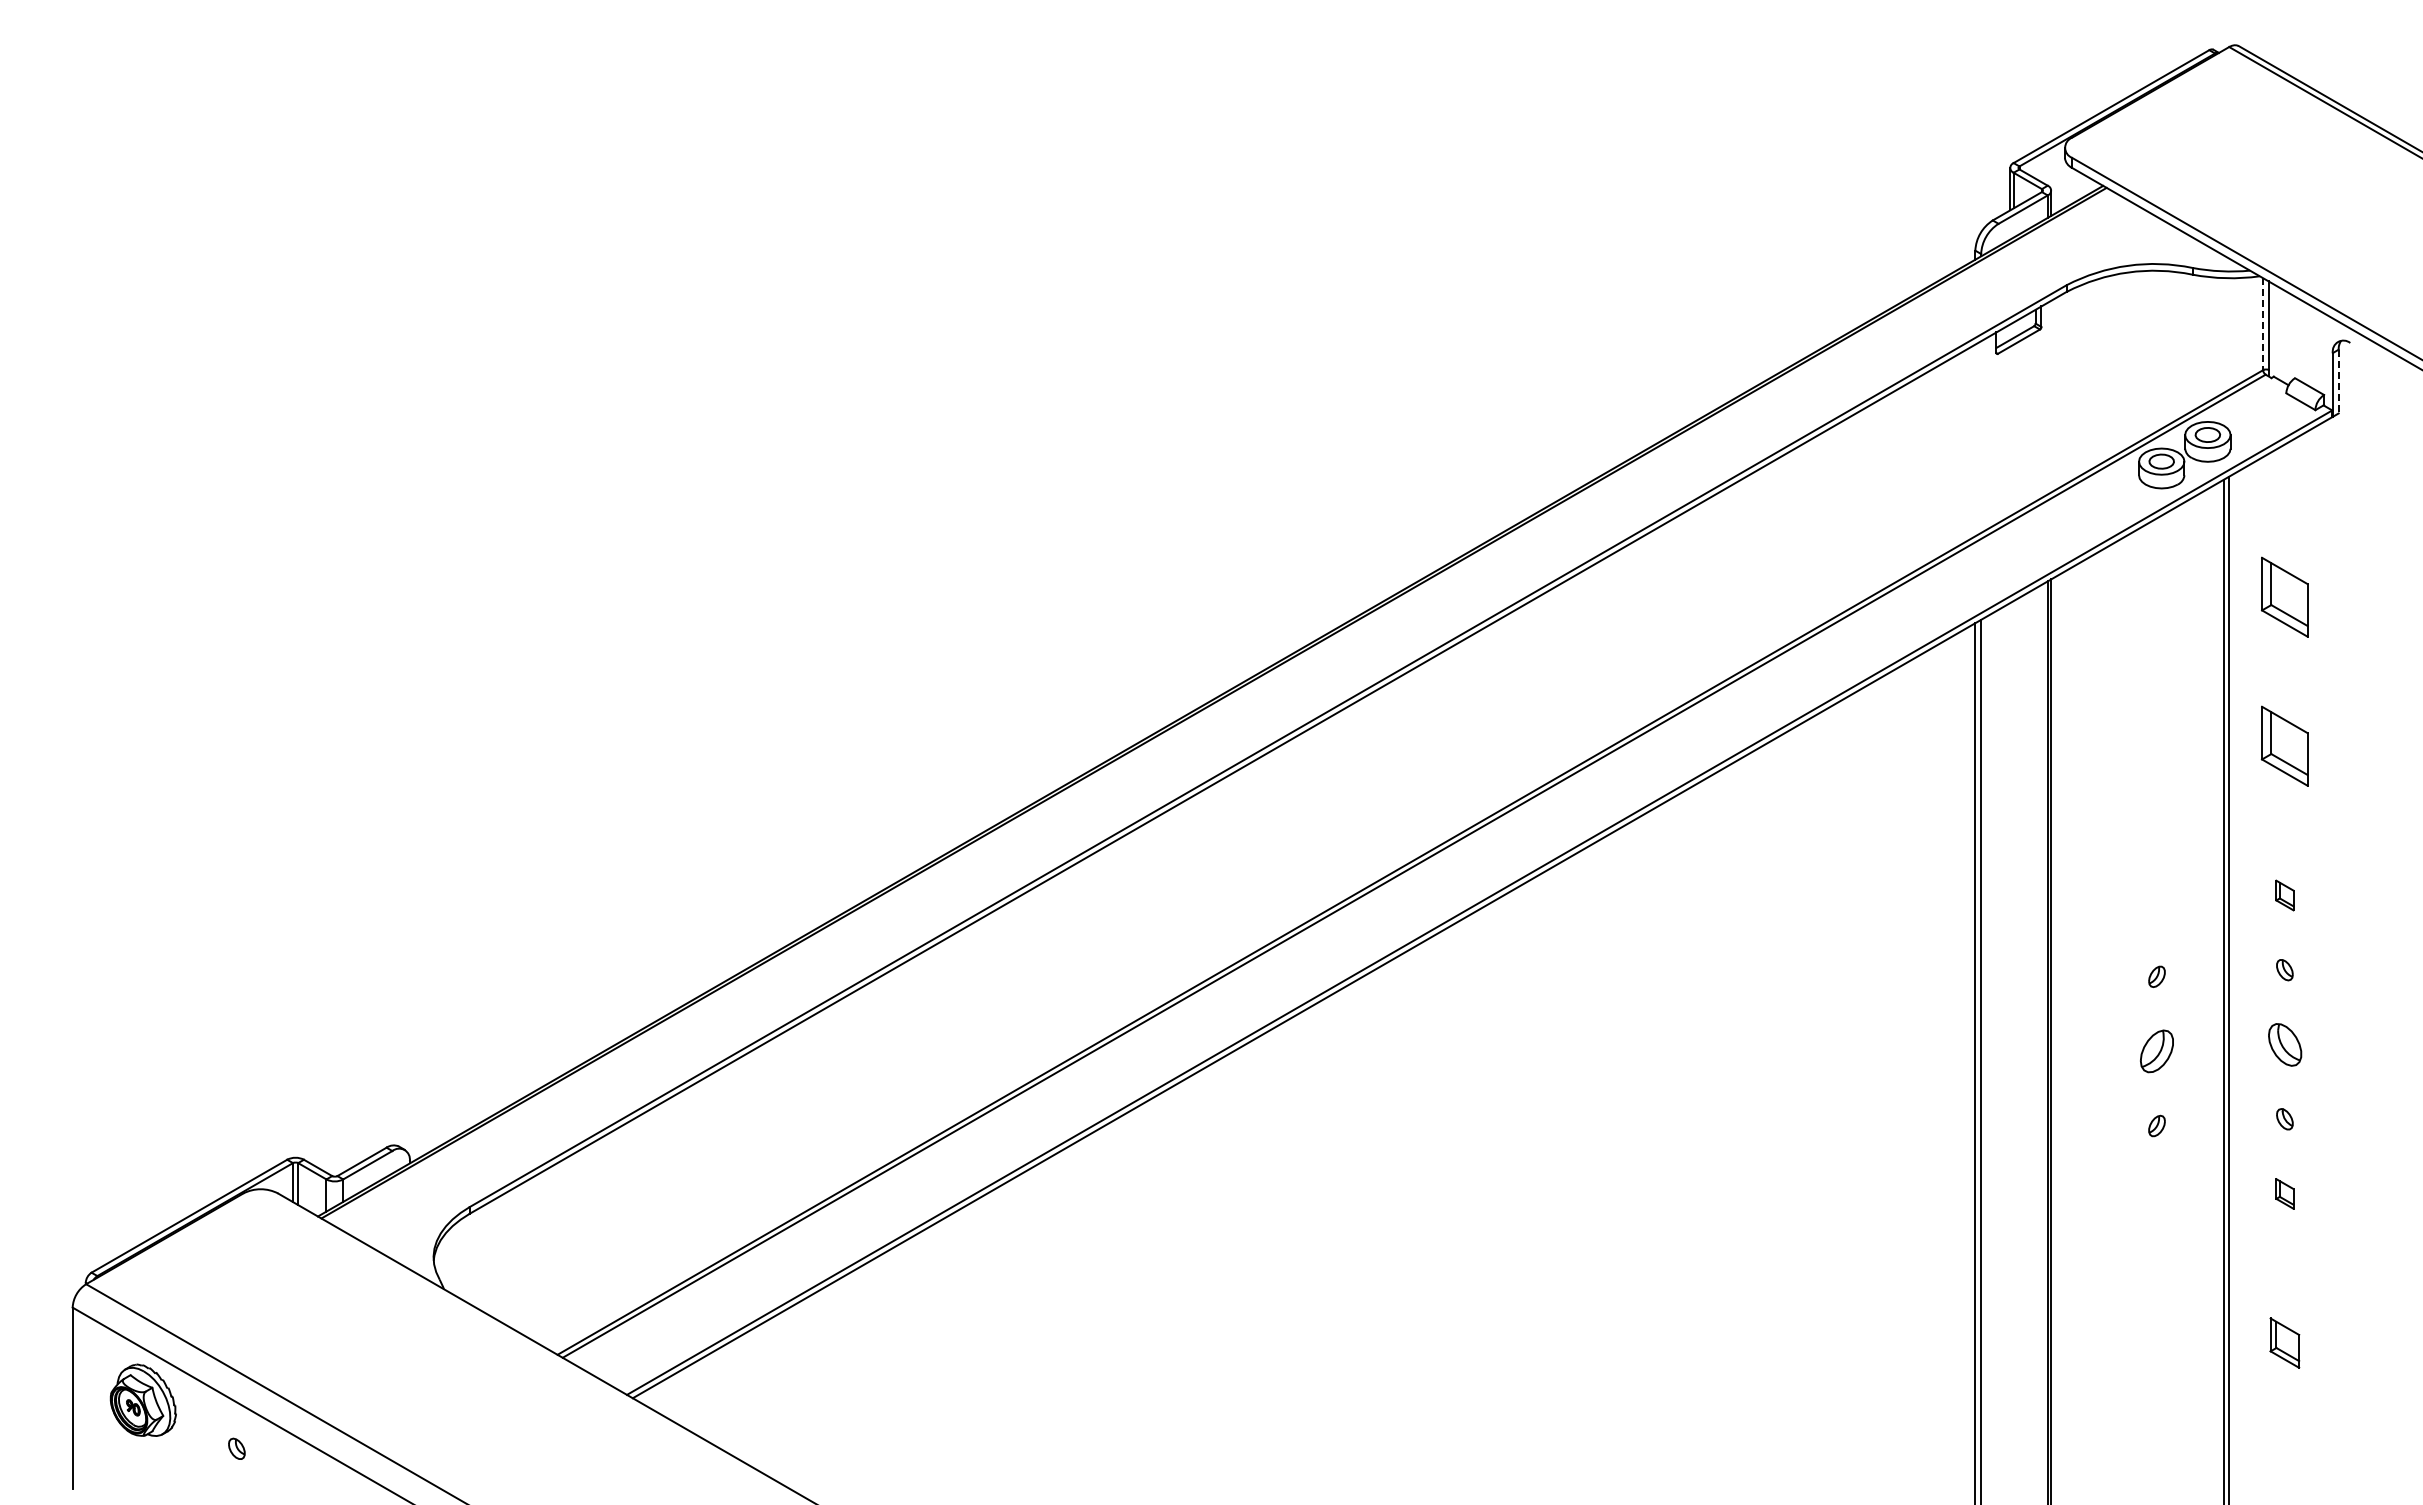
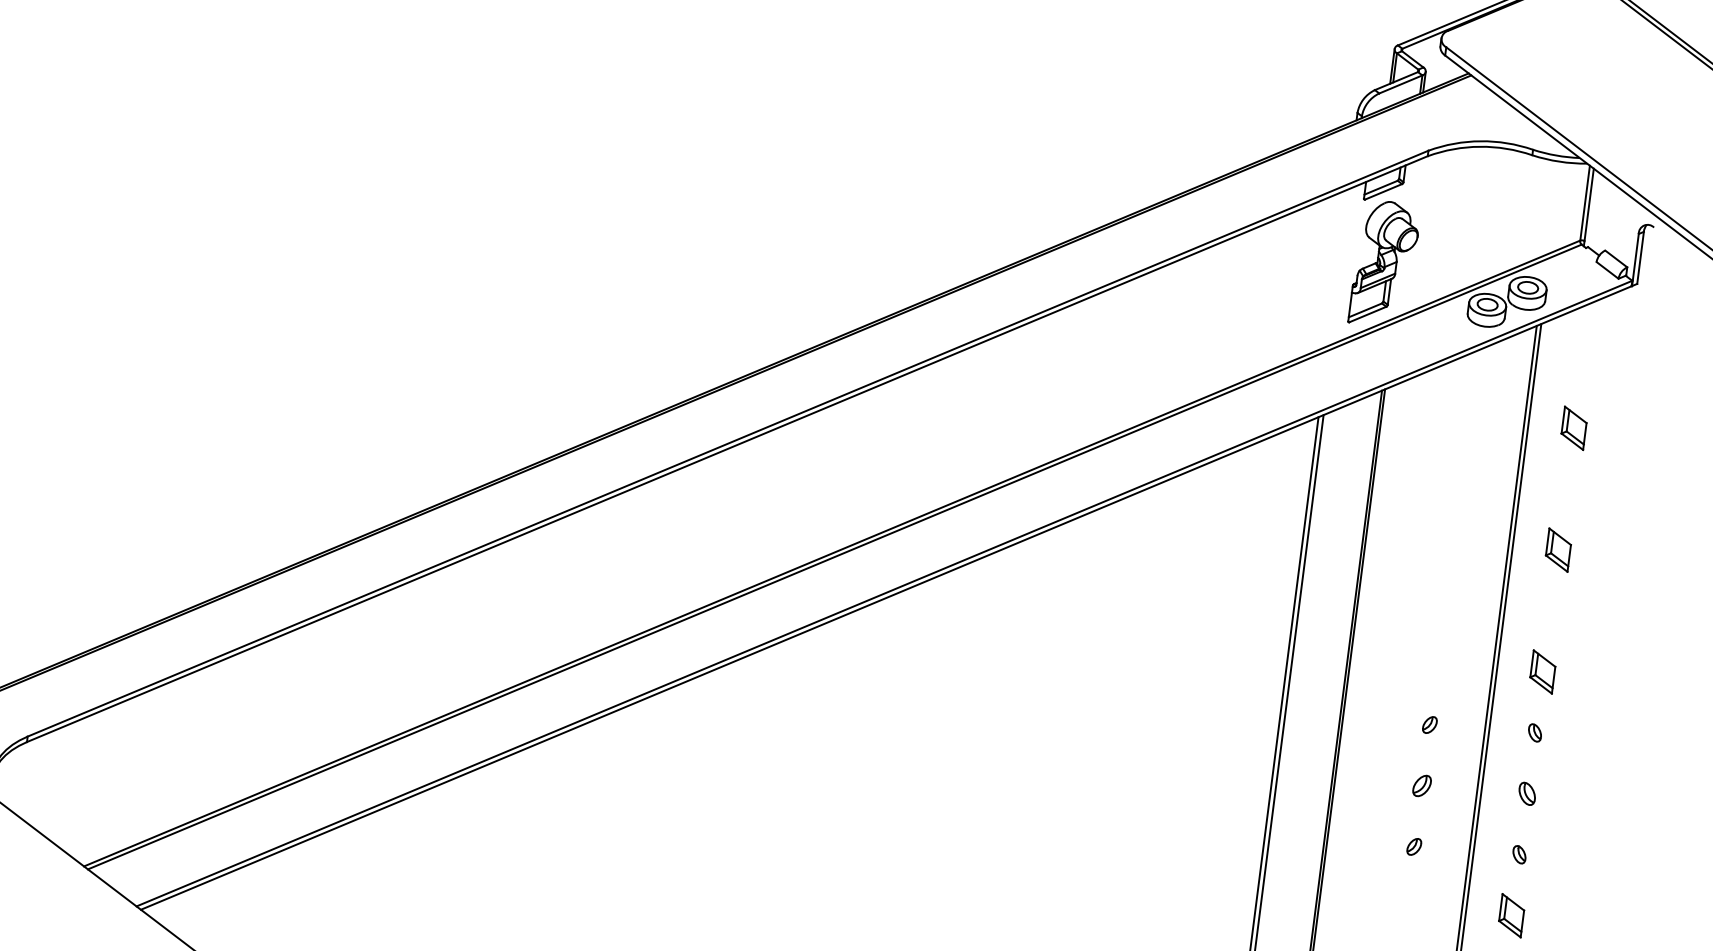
line: (2263, 324) -> (1585, 203), dashed -> solid
line: (2338, 381) -> (1640, 257), dashed -> solid
part: (2031, 428) -> (1384, 264), added
part: (2284, 596) -> (1573, 427), size x0.62
part: (2284, 746) -> (1558, 550), size x0.62
part: (2284, 895) -> (1542, 671), size x1.67
part: (2284, 1044) -> (1526, 793), size x0.62
part: (2156, 1051) -> (1421, 785), size x0.62
part: (2284, 1193) -> (1511, 915), size x1.67

